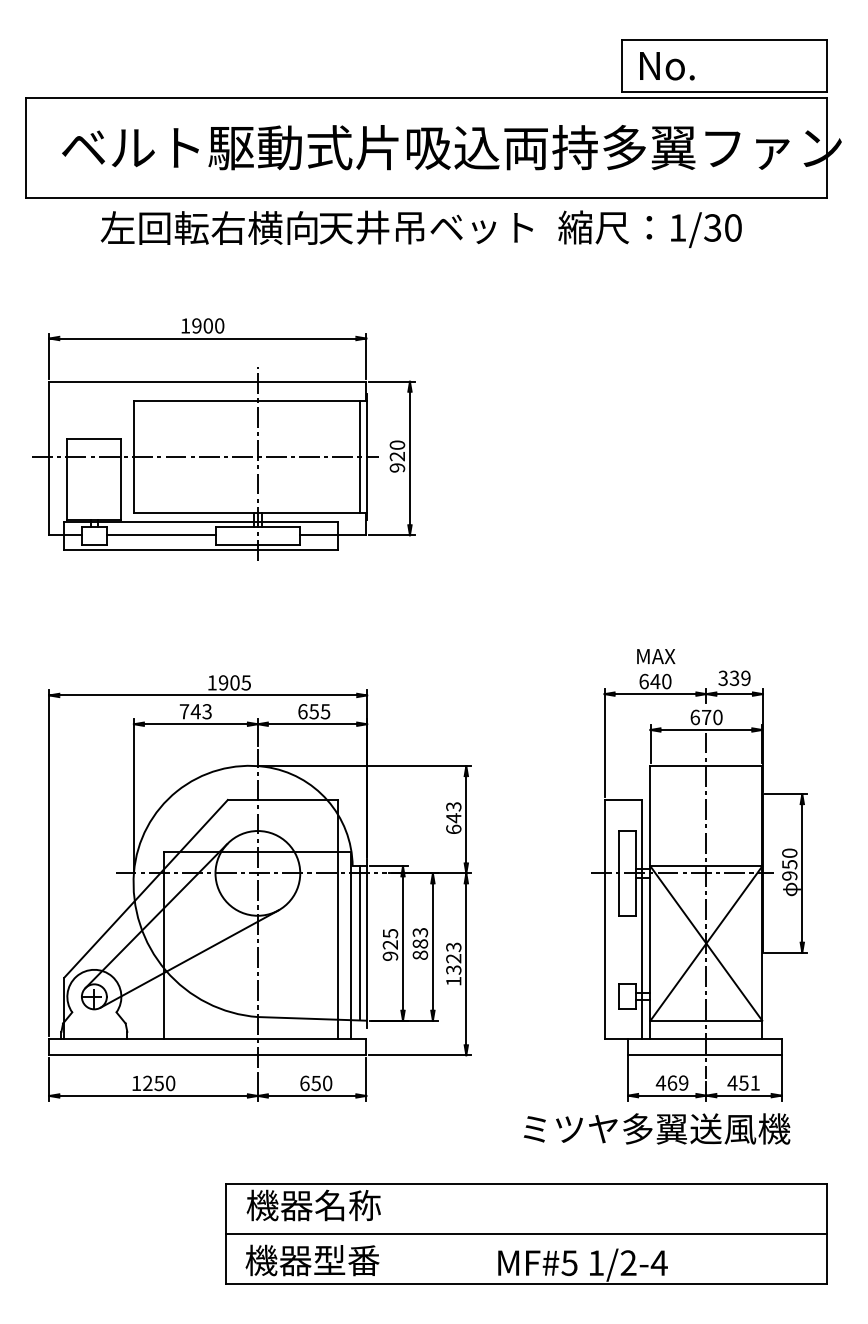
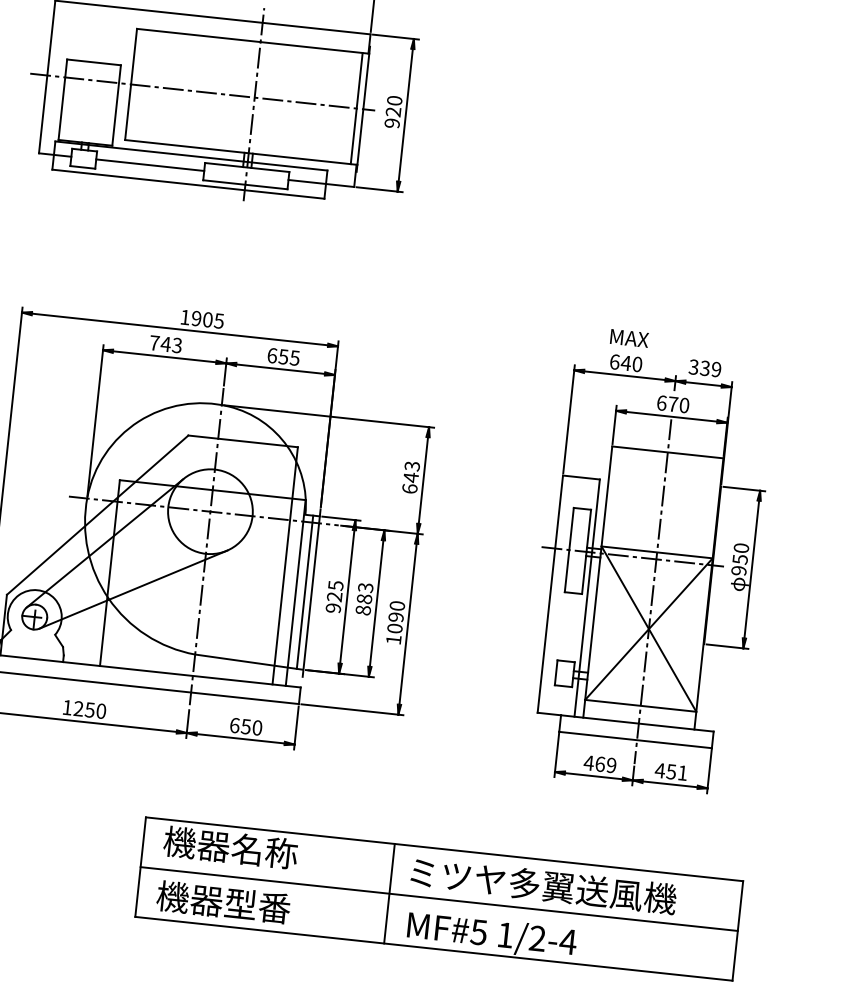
text: (453, 958) -> (395, 617), 1323 -> 1090
text: (656, 1128) -> (543, 885), moved
line: (476, 1234) -> (389, 894), added

